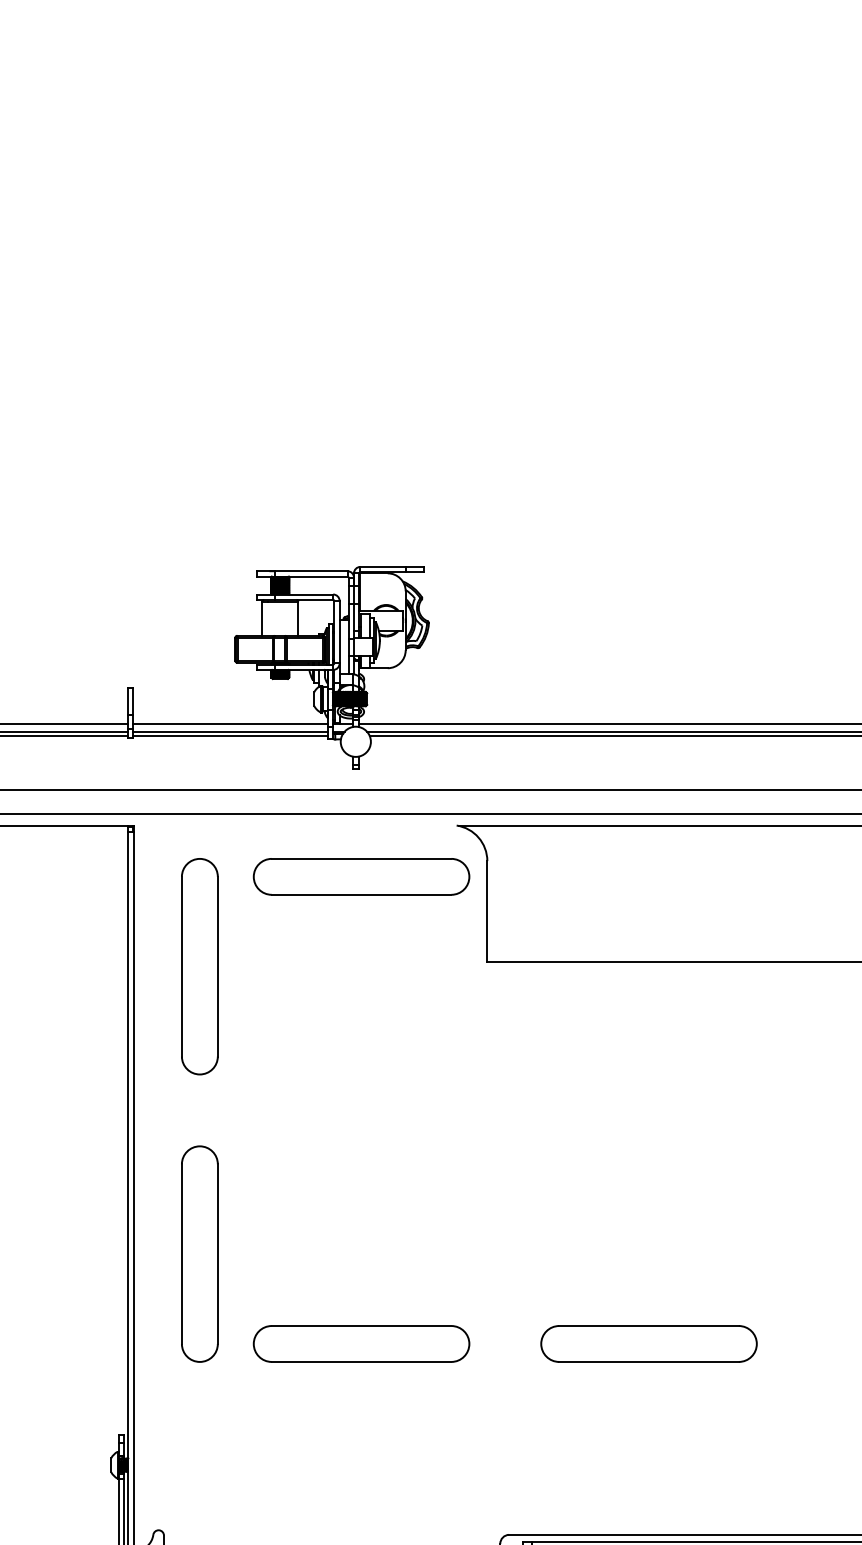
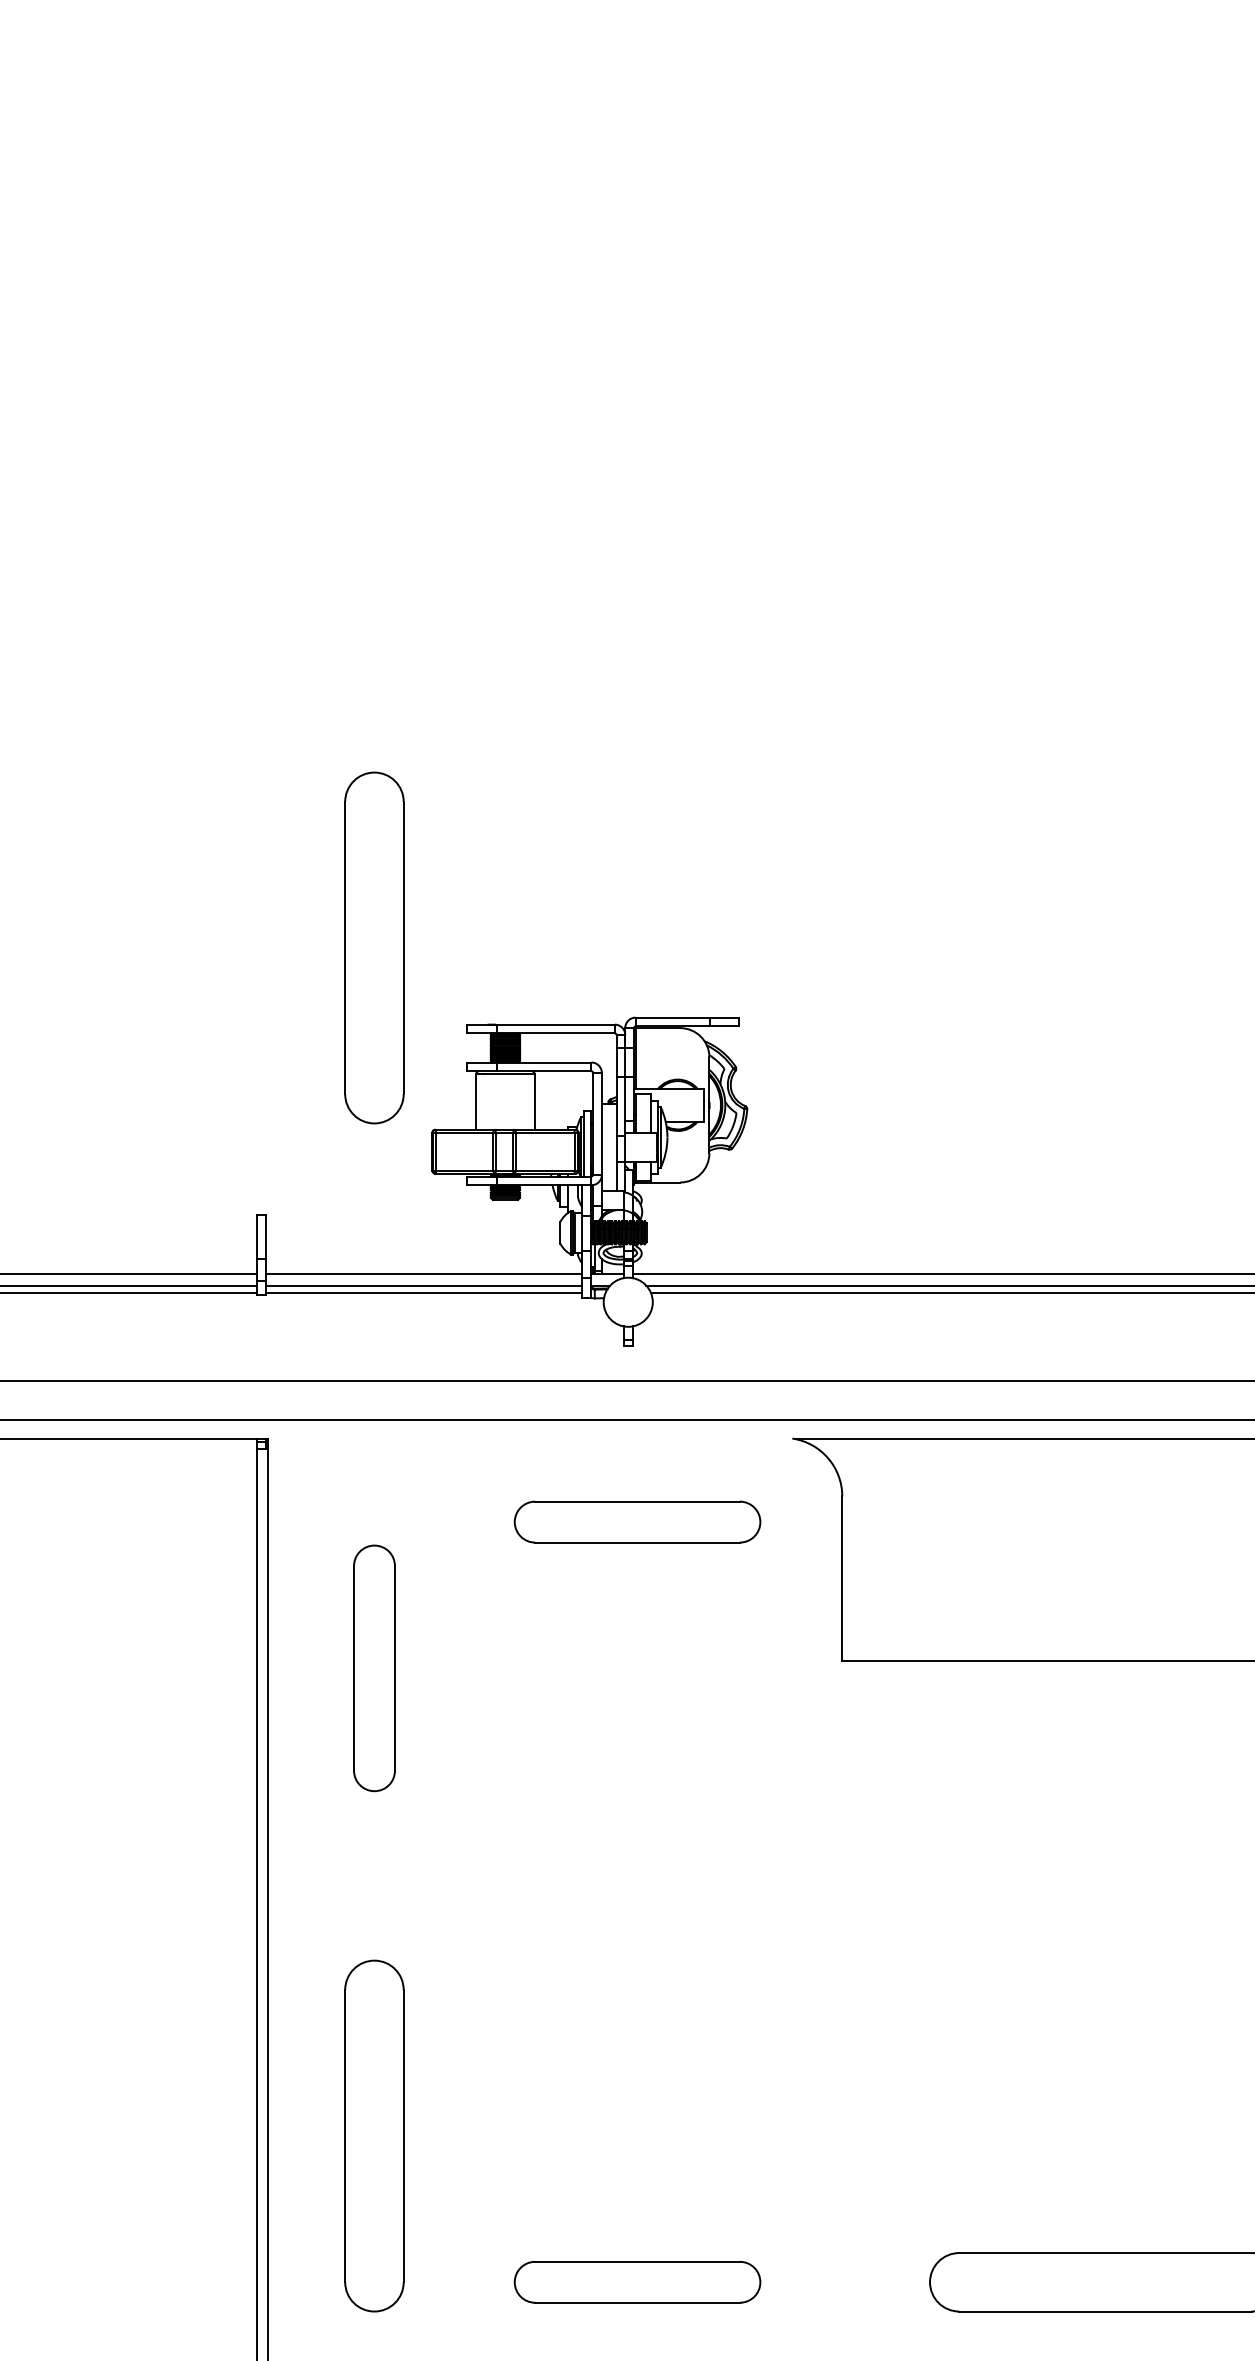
part: (199, 523) -> (373, 946), added
part: (361, 876) -> (637, 1521), size x0.7
part: (199, 966) -> (373, 1667), size x0.7
part: (361, 1343) -> (637, 2281), size x0.7

